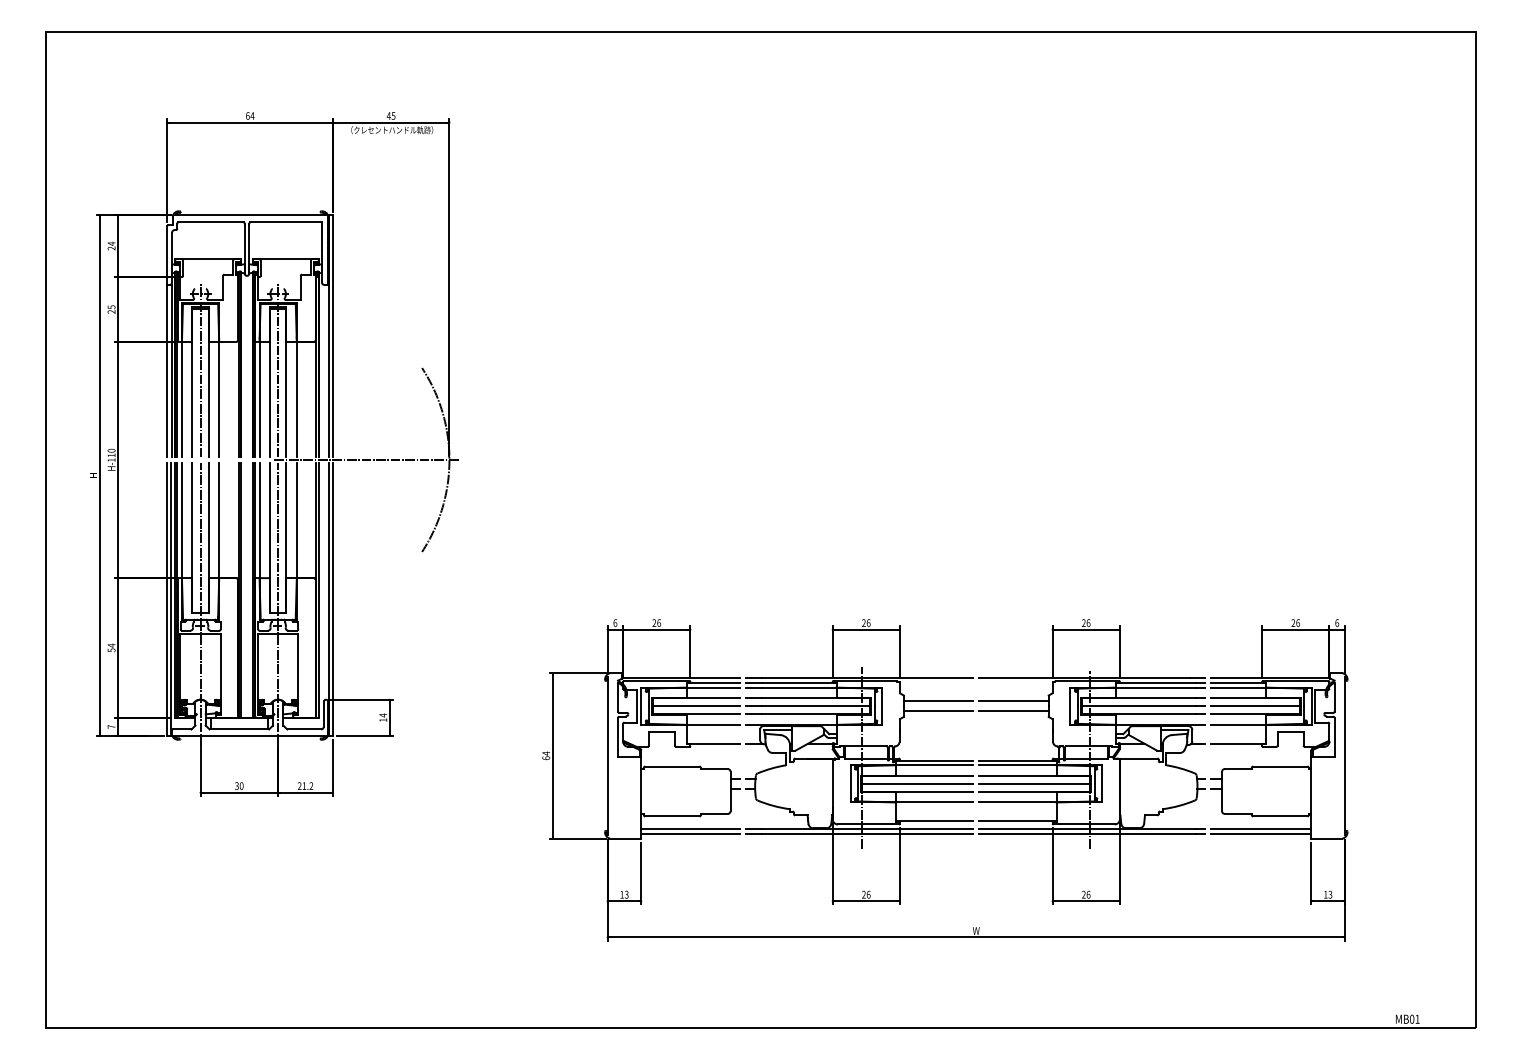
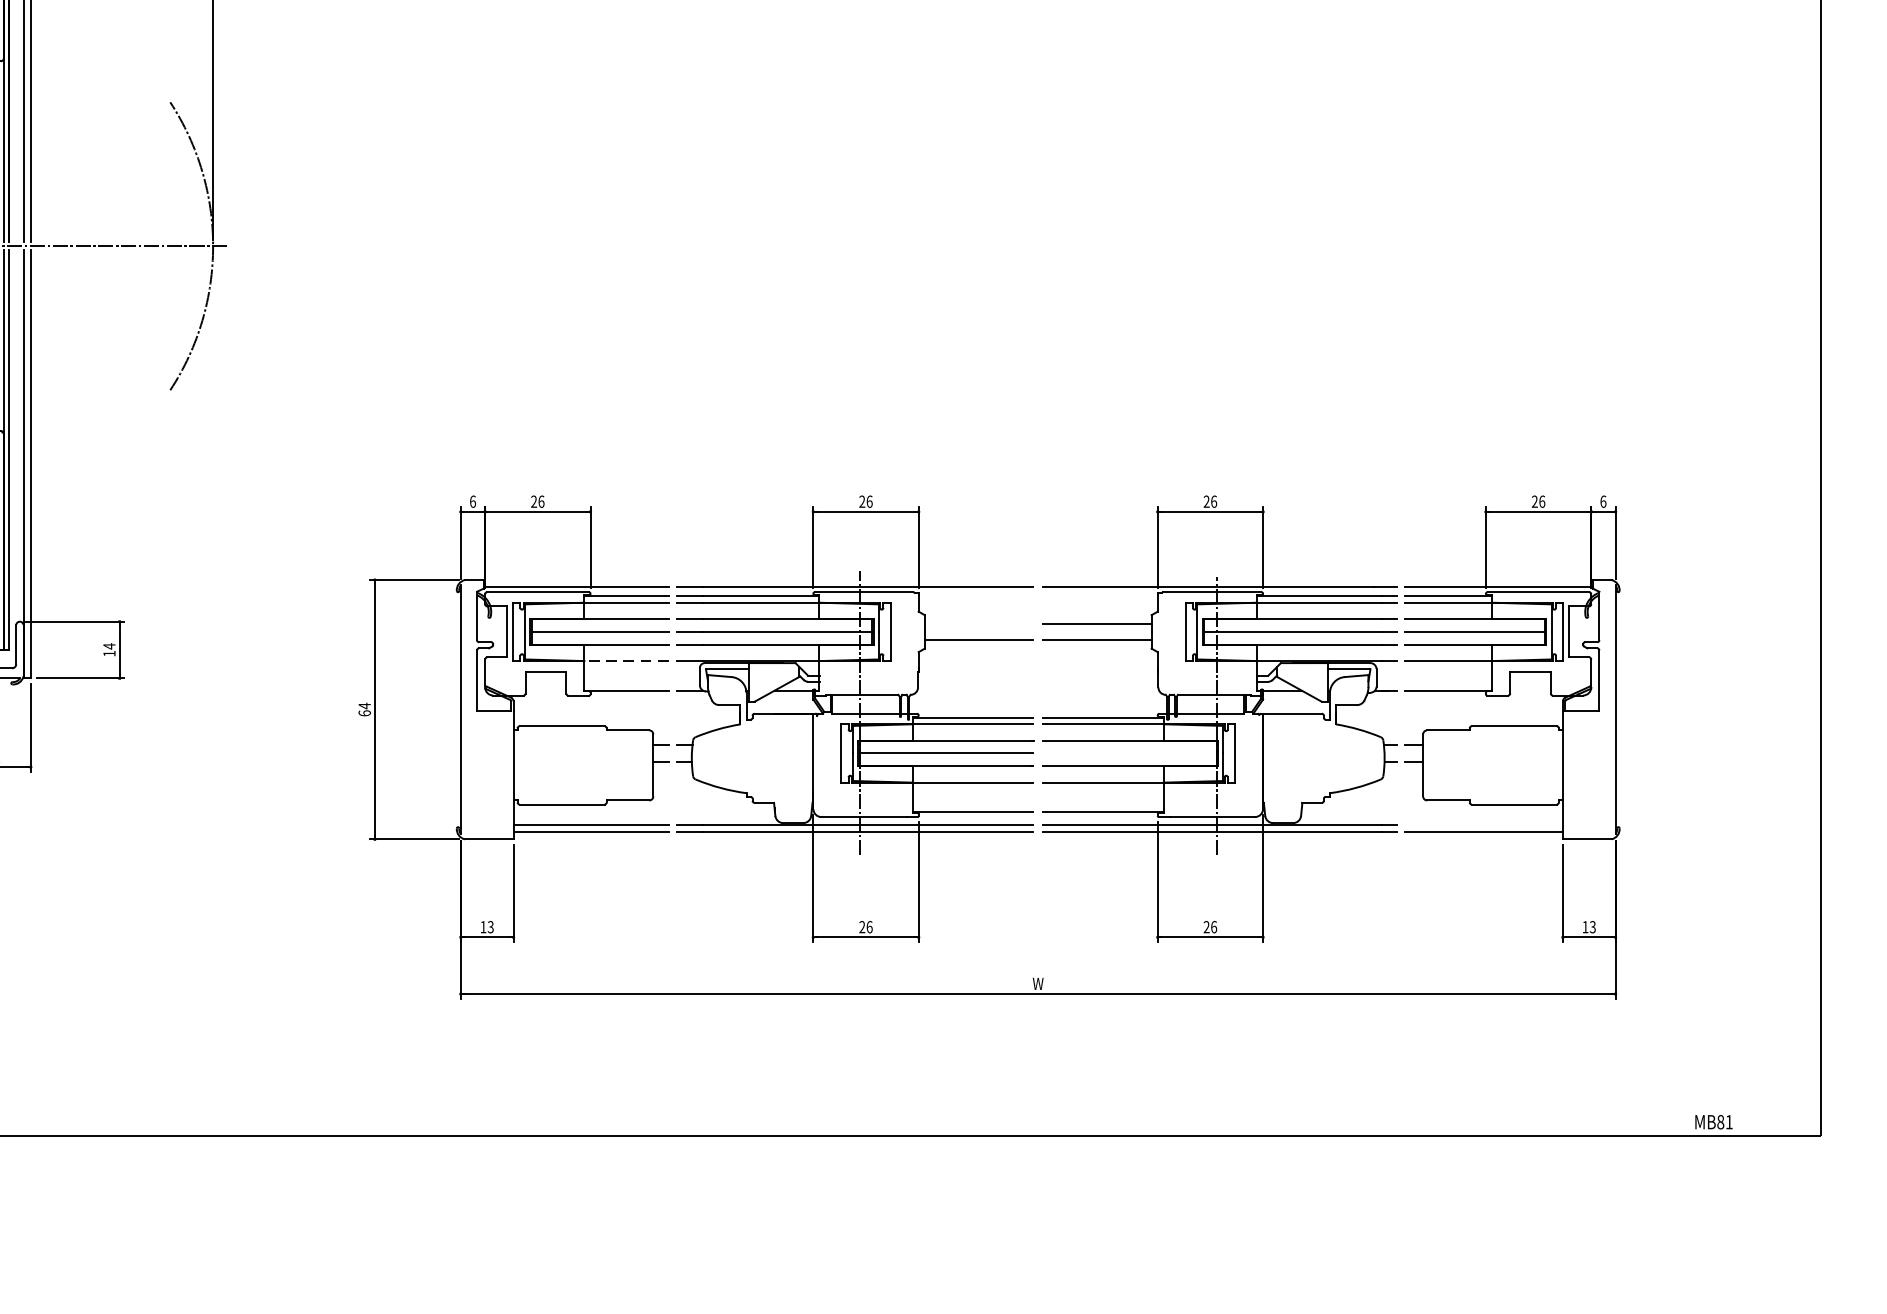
line: (938, 701) -> (979, 624), removed
line: (713, 724) -> (626, 660), solid -> dashed
line: (1034, 783) -> (1129, 752), removed
line: (1260, 829) -> (1483, 824), removed
text: (1411, 1019) -> (1719, 1122), MB01 -> MB81

